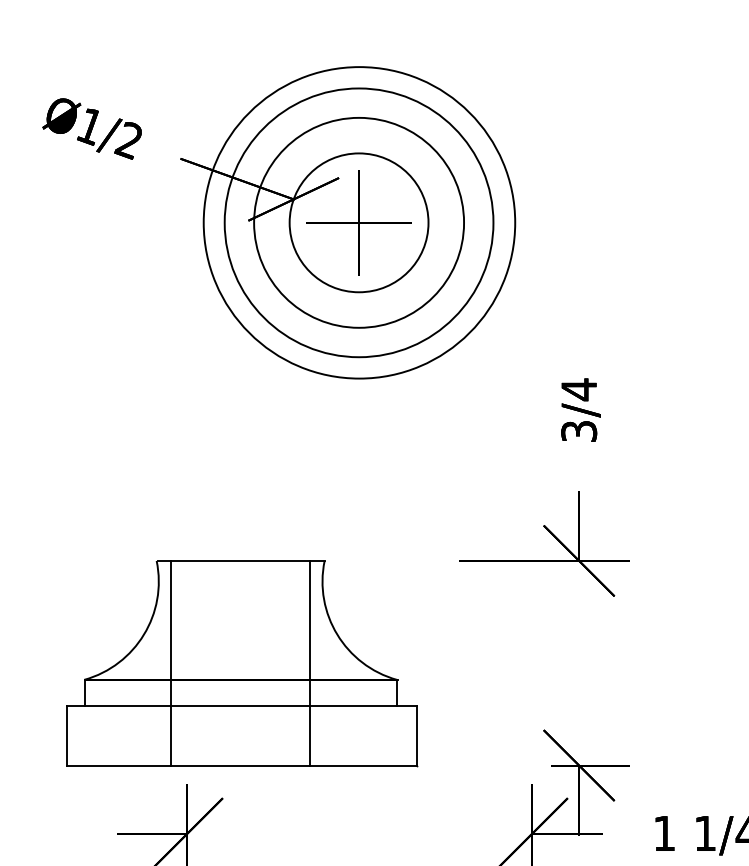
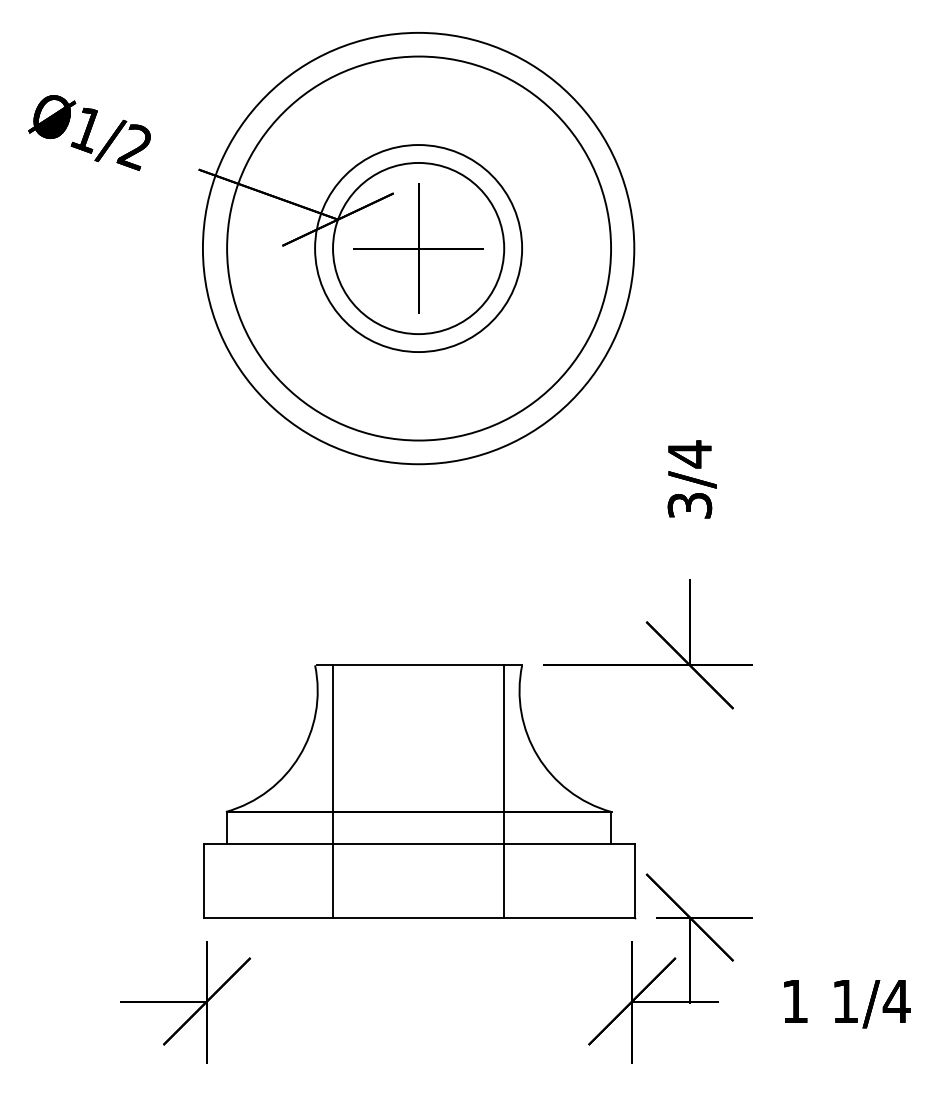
circle: (358, 222) -> (418, 248), size x0.62
circle: (358, 222) -> (418, 248), size x1.67
part: (241, 663) -> (419, 791), moved

